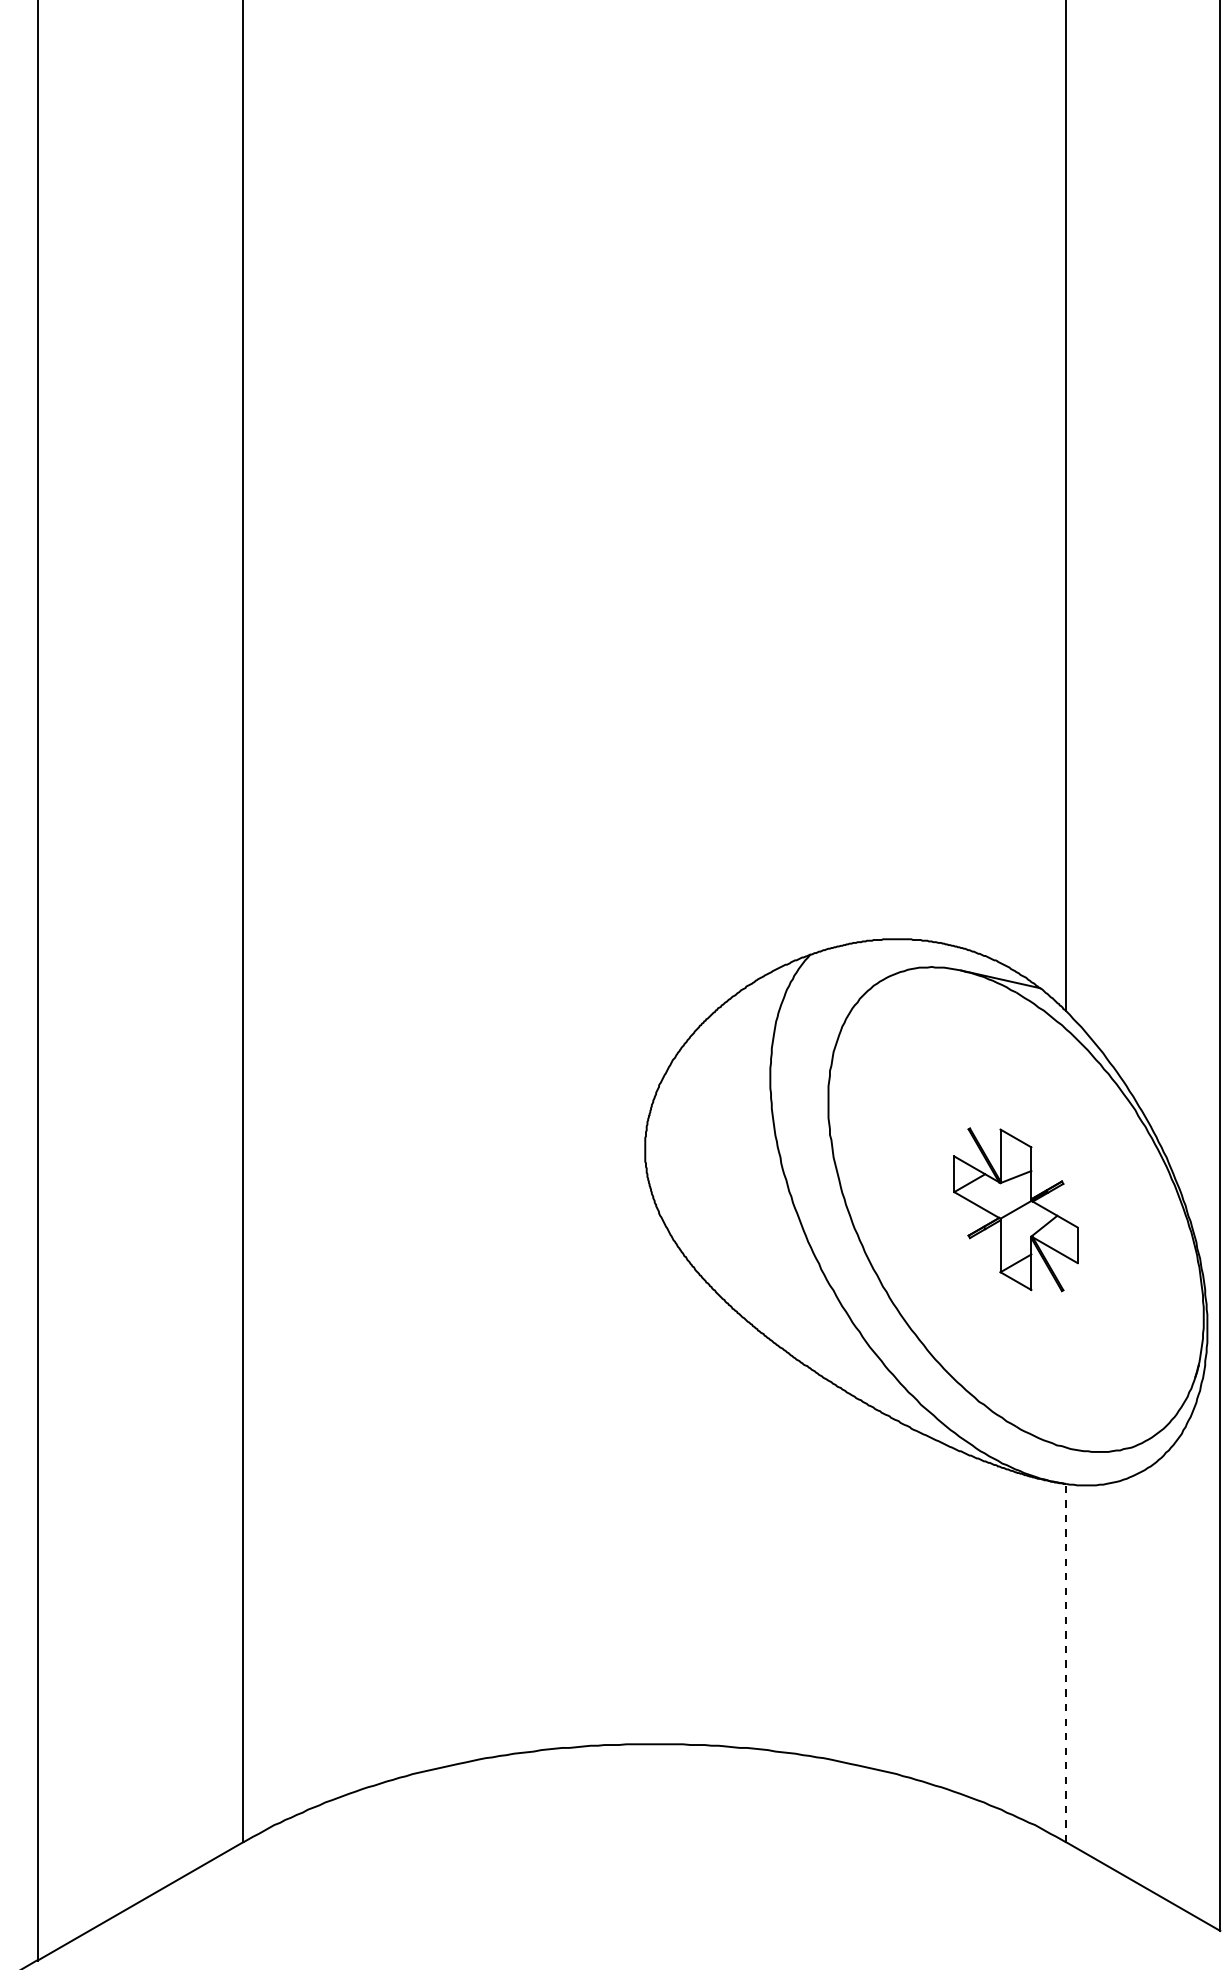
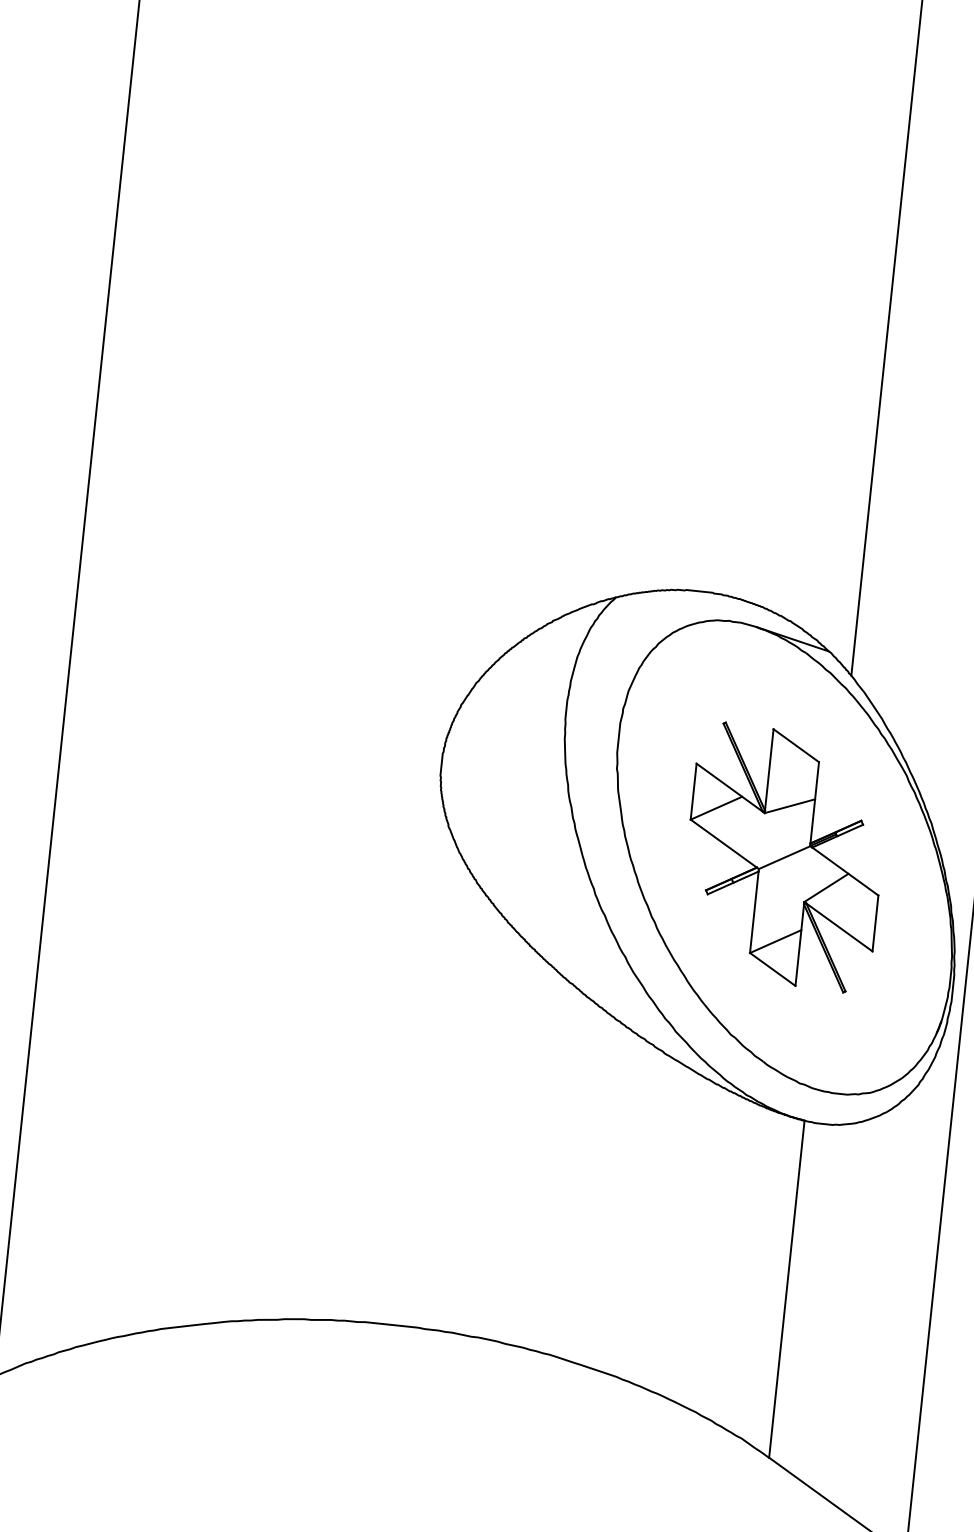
part: (1015, 1209) -> (784, 857), size x1.67
line: (1066, 1662) -> (787, 1288), dashed -> solid

